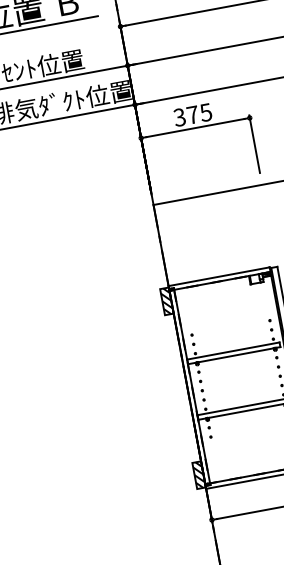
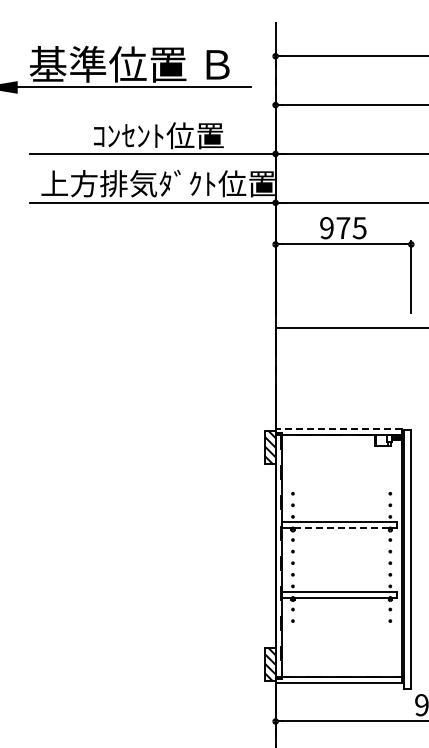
text: (179, 117) -> (326, 228), 375 -> 975
line: (218, 276) -> (338, 429), solid -> dashed
line: (236, 355) -> (341, 528), solid -> dashed

